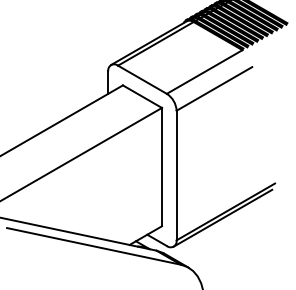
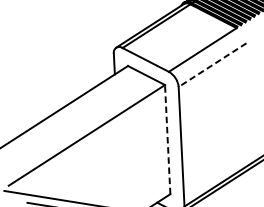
line: (214, 88) -> (212, 64), solid -> dashed
line: (161, 166) -> (167, 139), solid -> dashed

